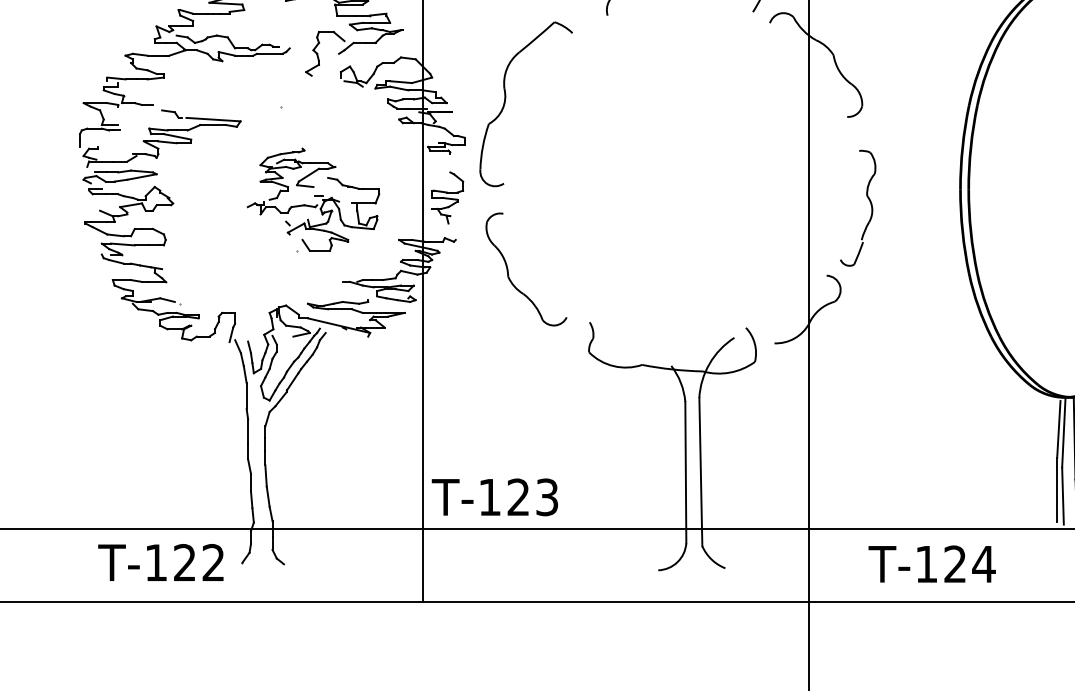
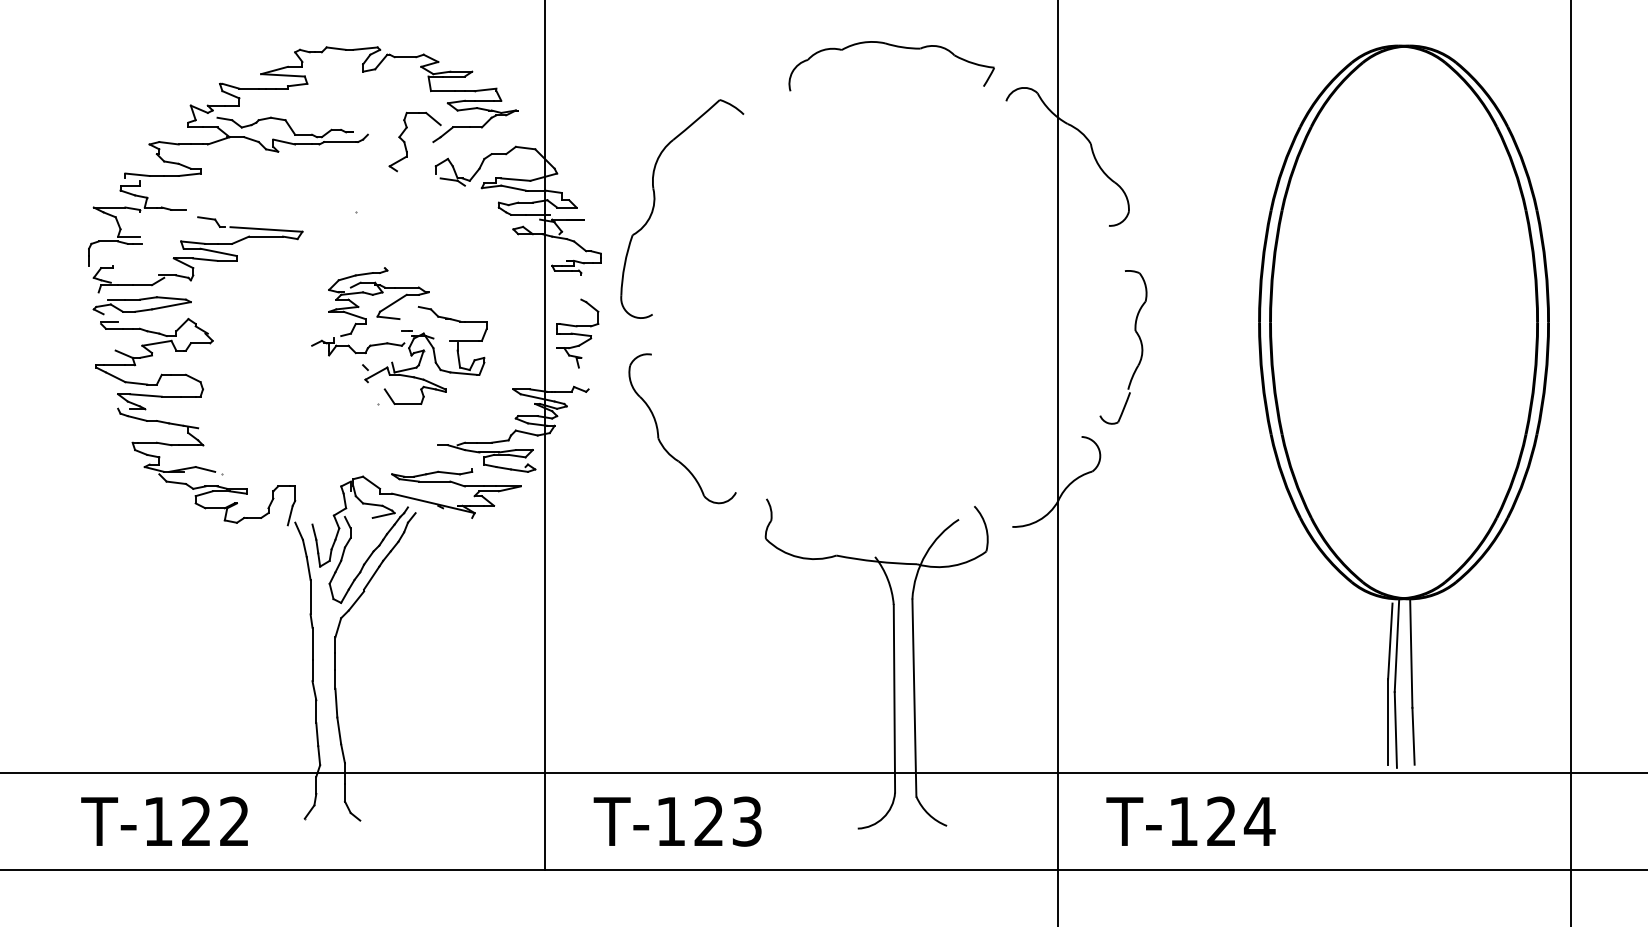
text: (494, 497) -> (677, 821), moved
text: (160, 561) -> (164, 820), moved
text: (931, 563) -> (1190, 820), moved

